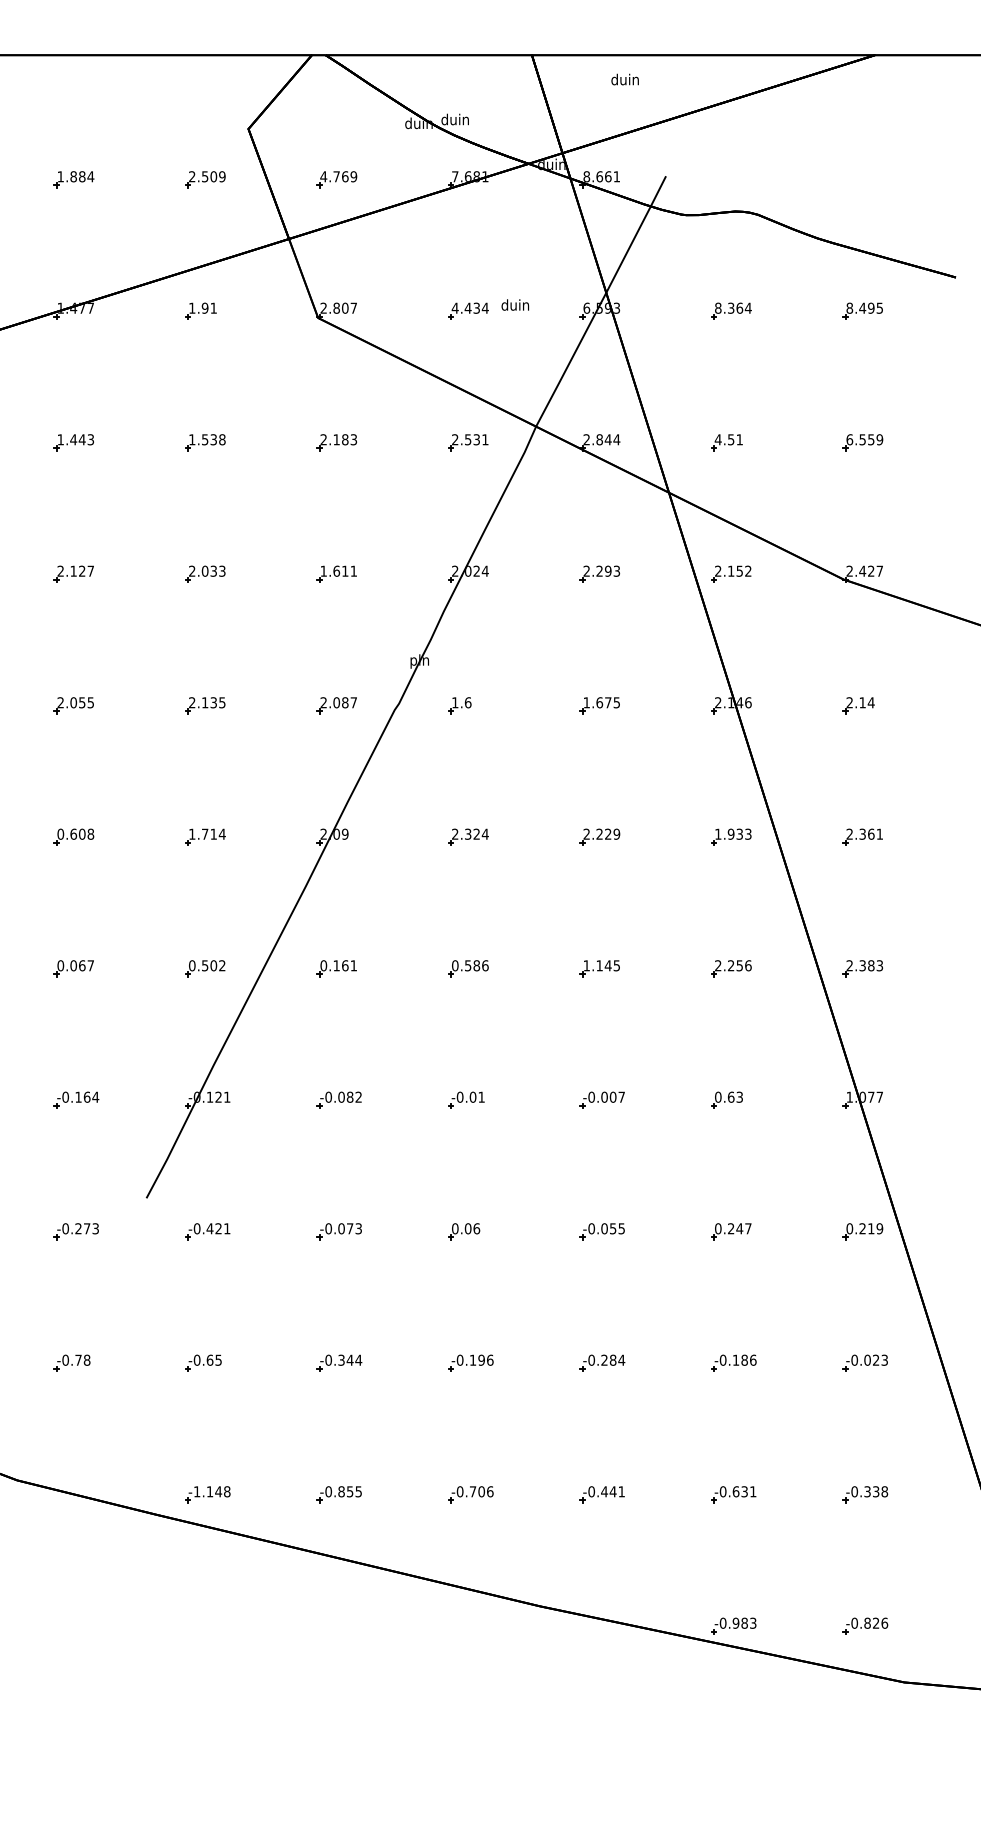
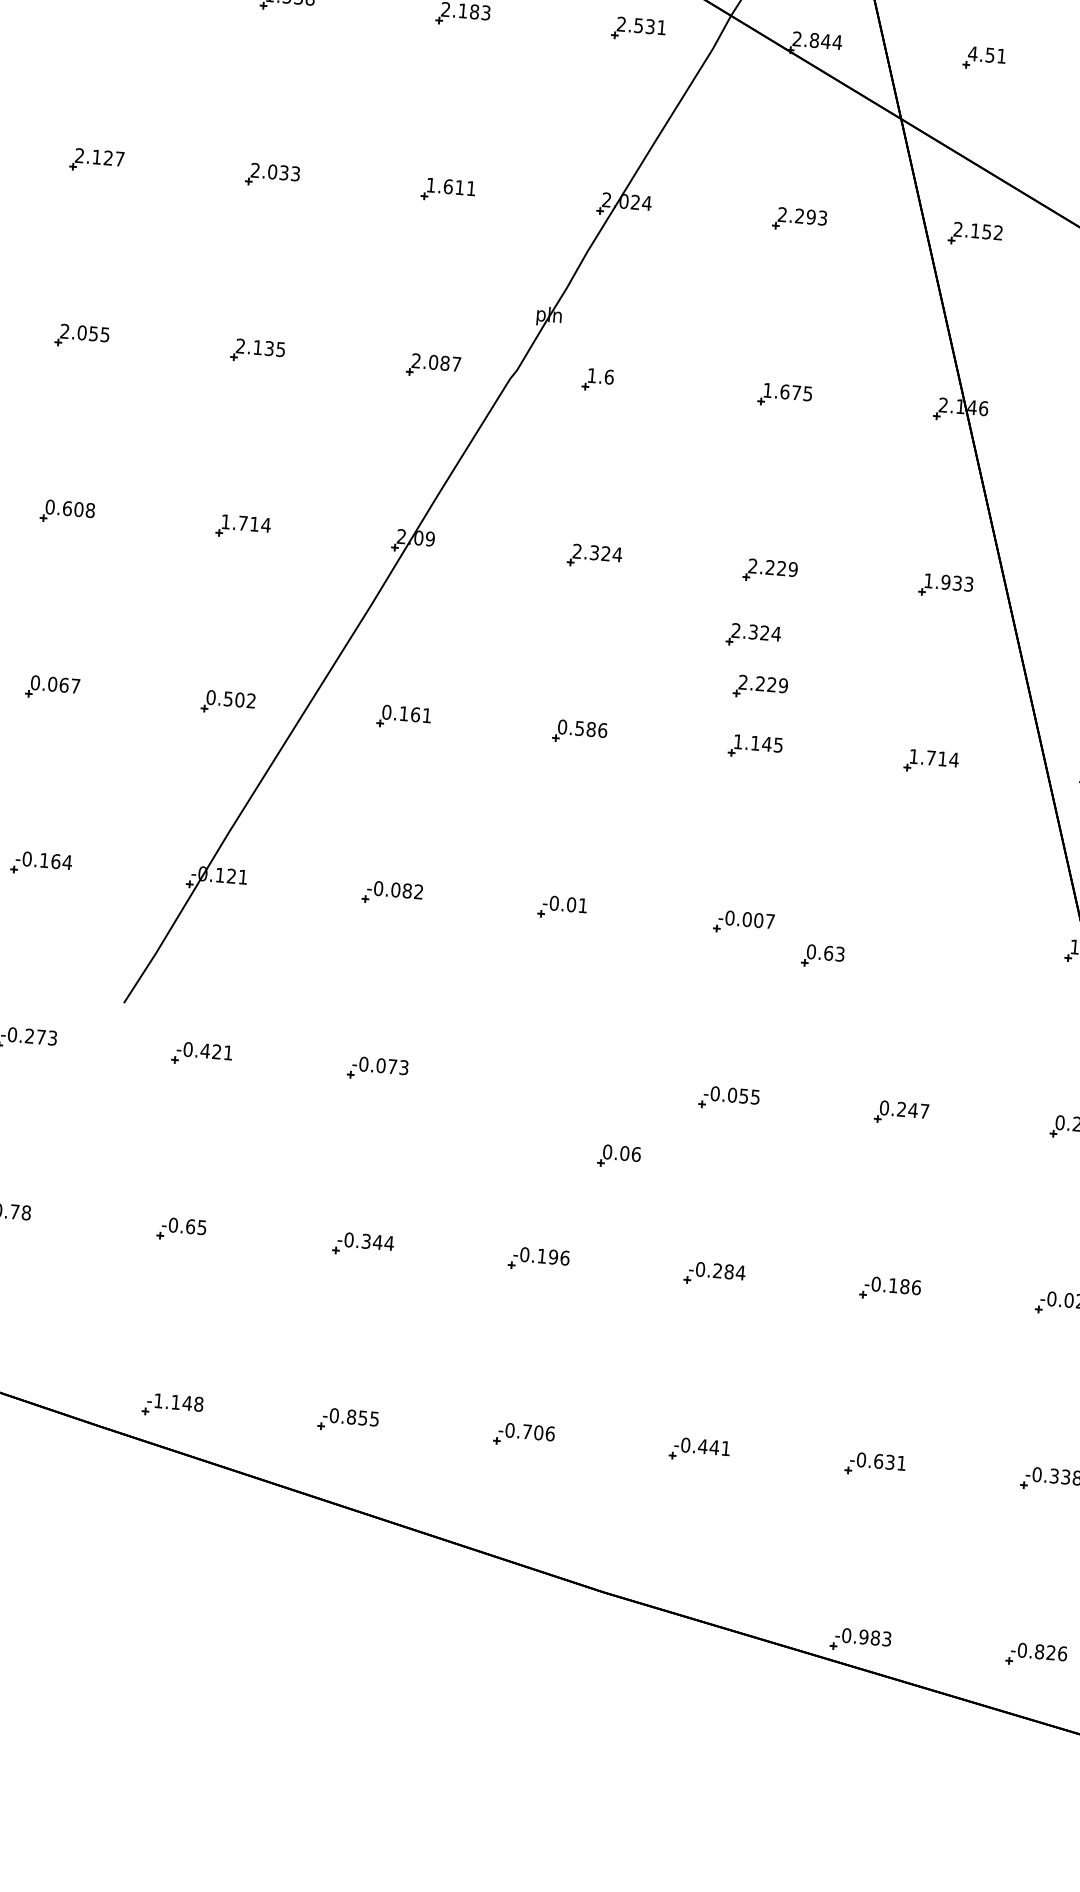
part: (591, 885) -> (753, 635), added
part: (599, 923) -> (760, 686), added
text: (733, 965) -> (934, 757), 2.256 -> 1.714
part: (726, 1099) -> (822, 955), moved
part: (464, 1231) -> (619, 1156), moved

